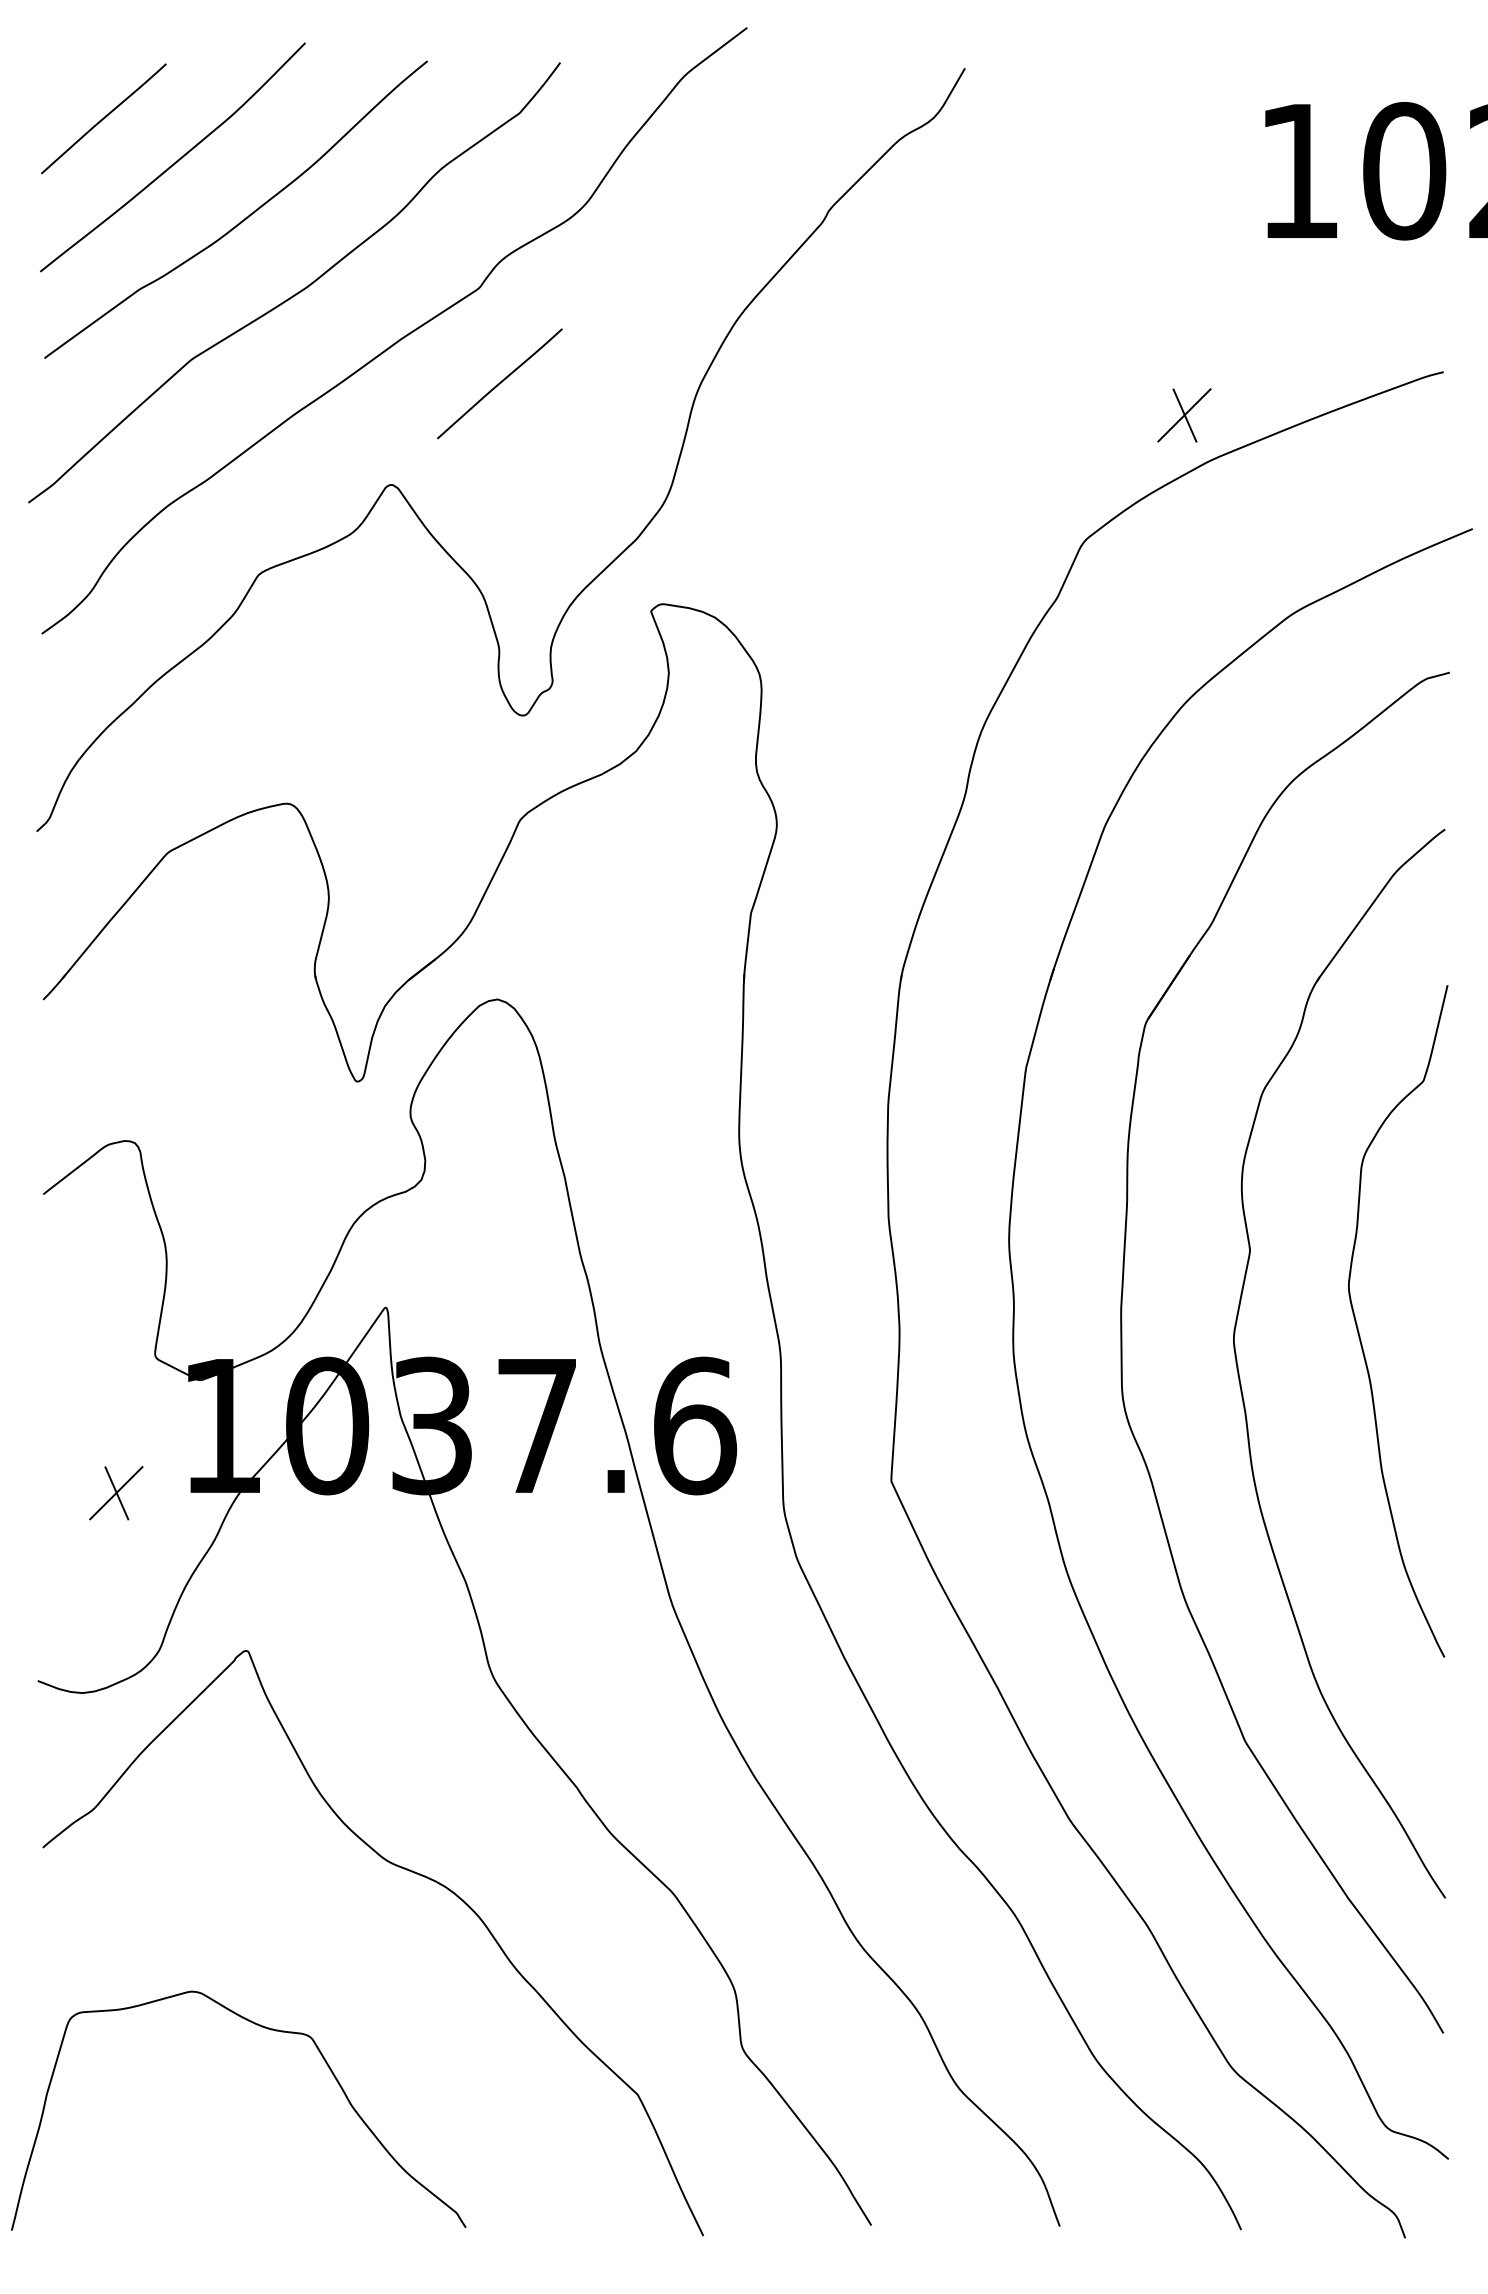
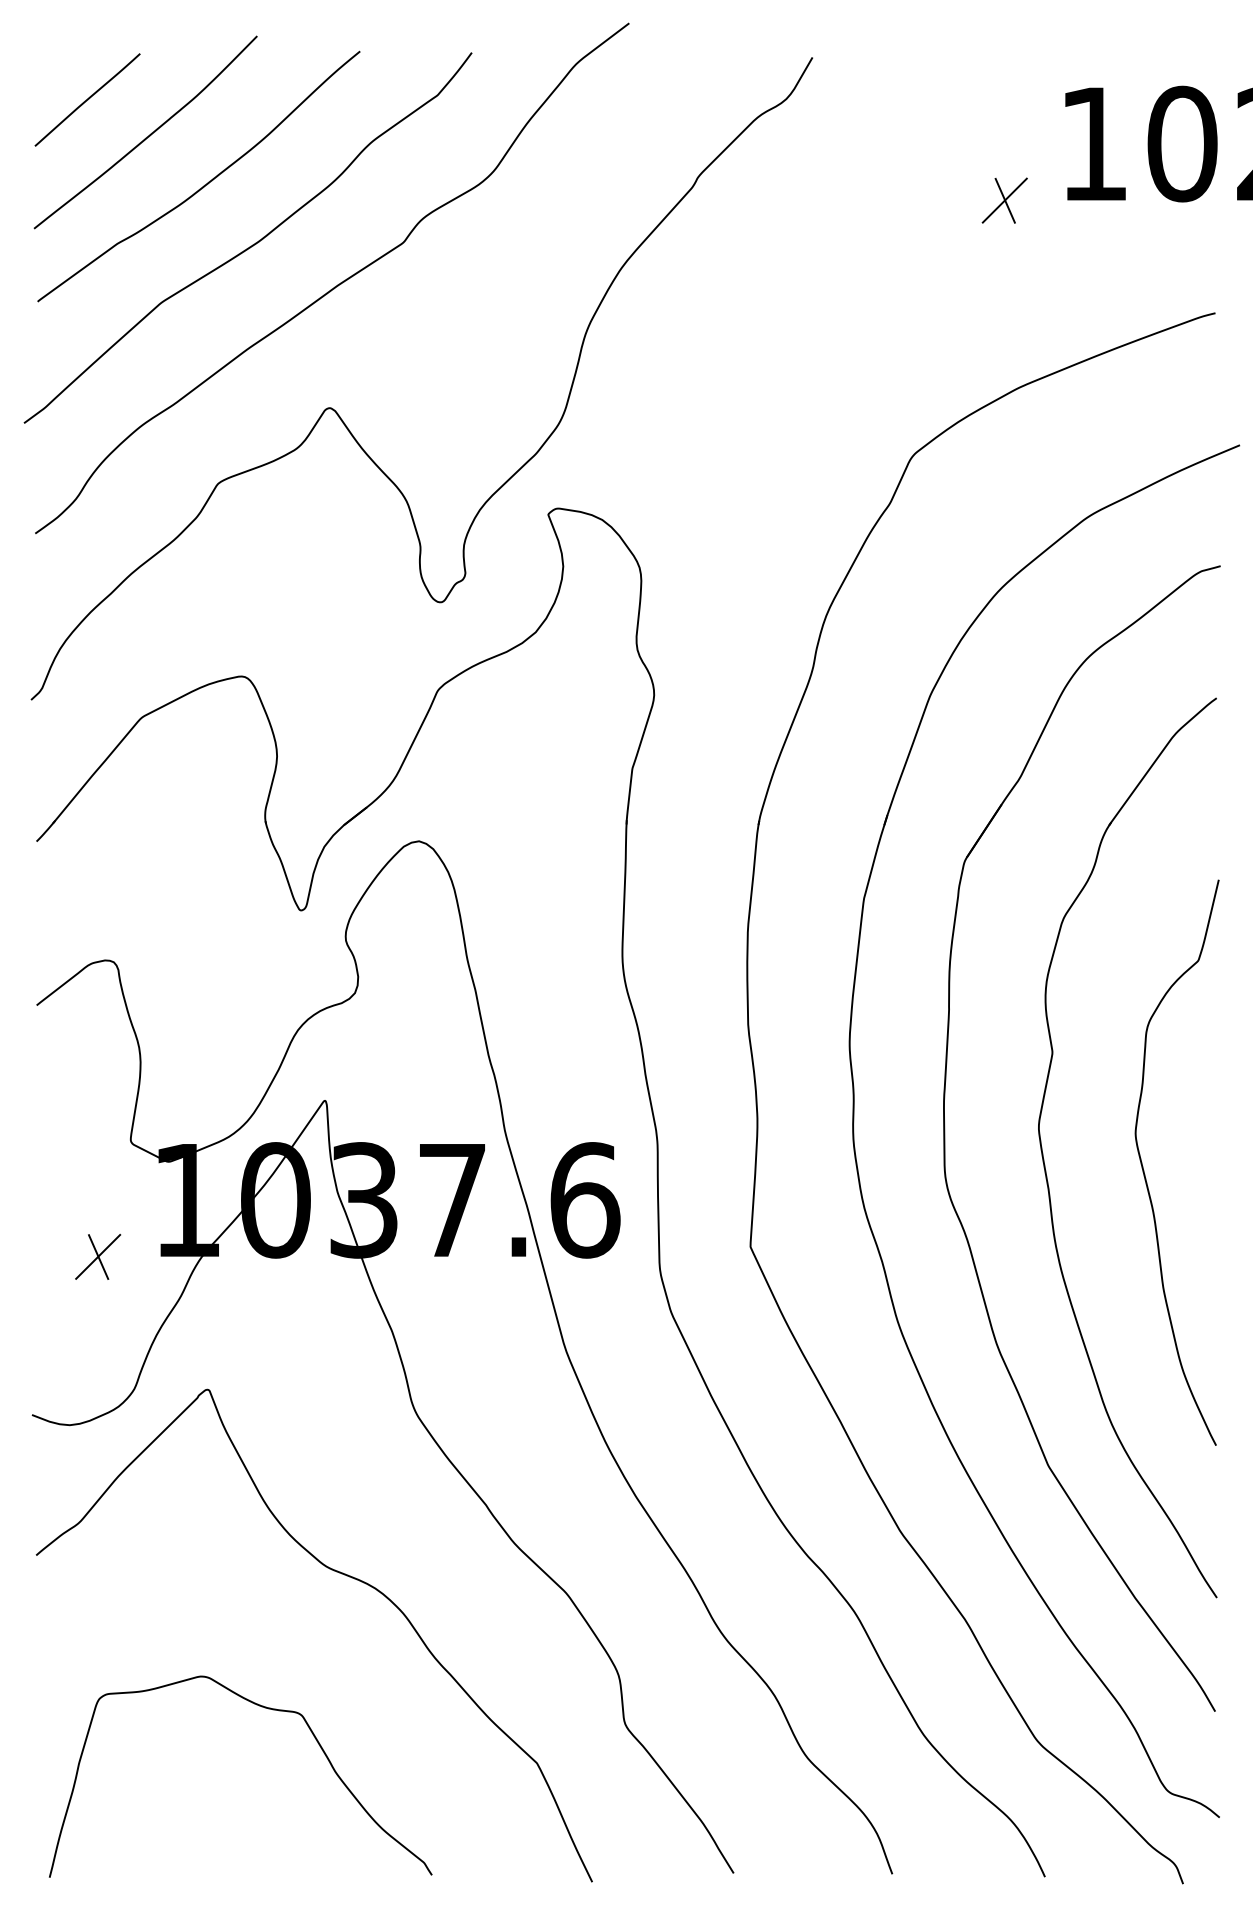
line: (499, 383) -> (420, 322), removed
part: (1184, 415) -> (1004, 200), moved
curve: (1359, 1331) -> (1144, 1171), moved
curve: (264, 2028) -> (262, 1707), moved

